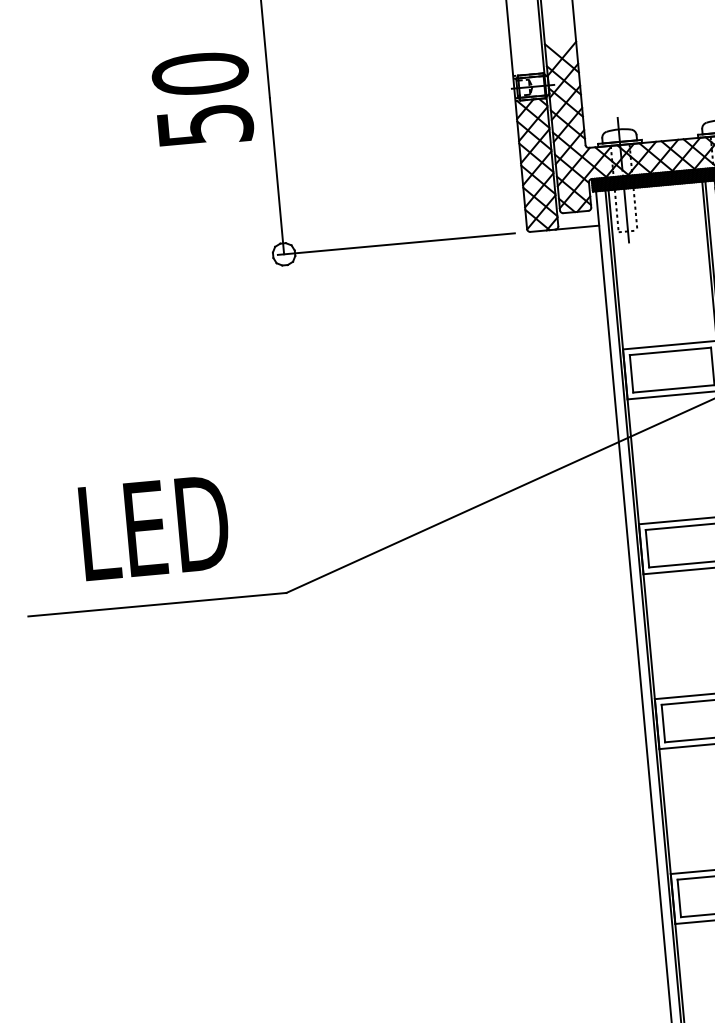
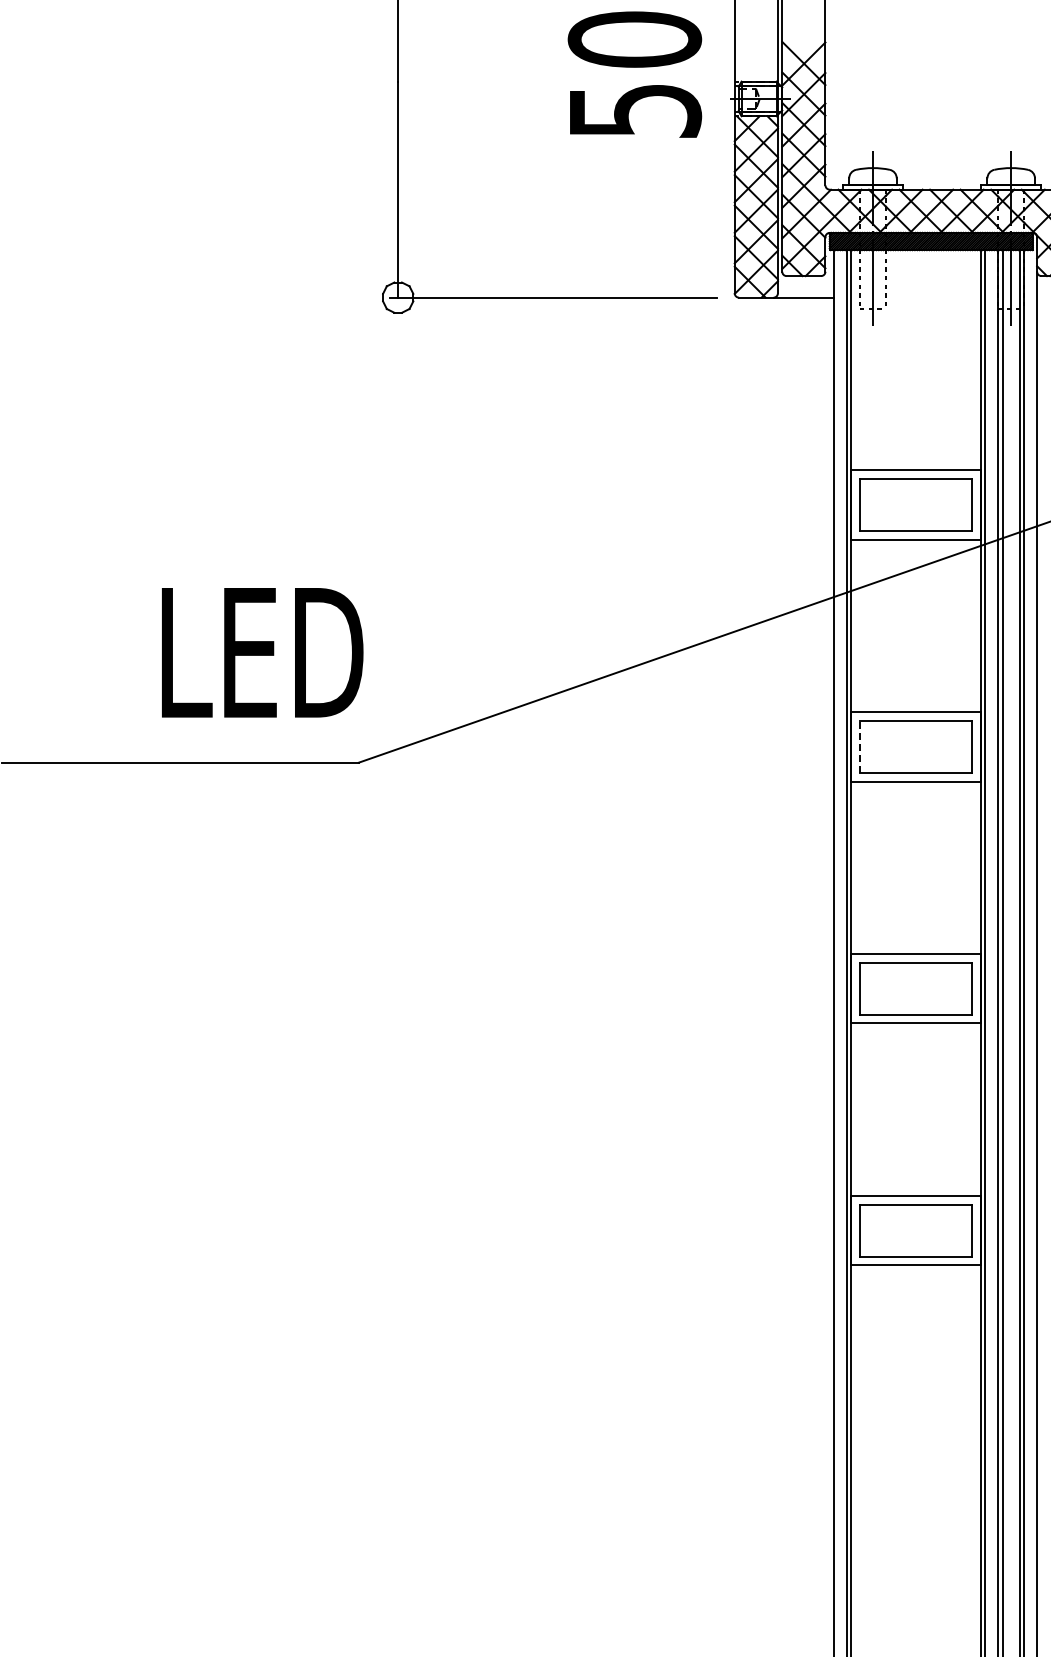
text: (202, 99) -> (634, 74), moved
text: (154, 527) -> (262, 652), moved
line: (647, 548) -> (860, 746), solid -> dashed

